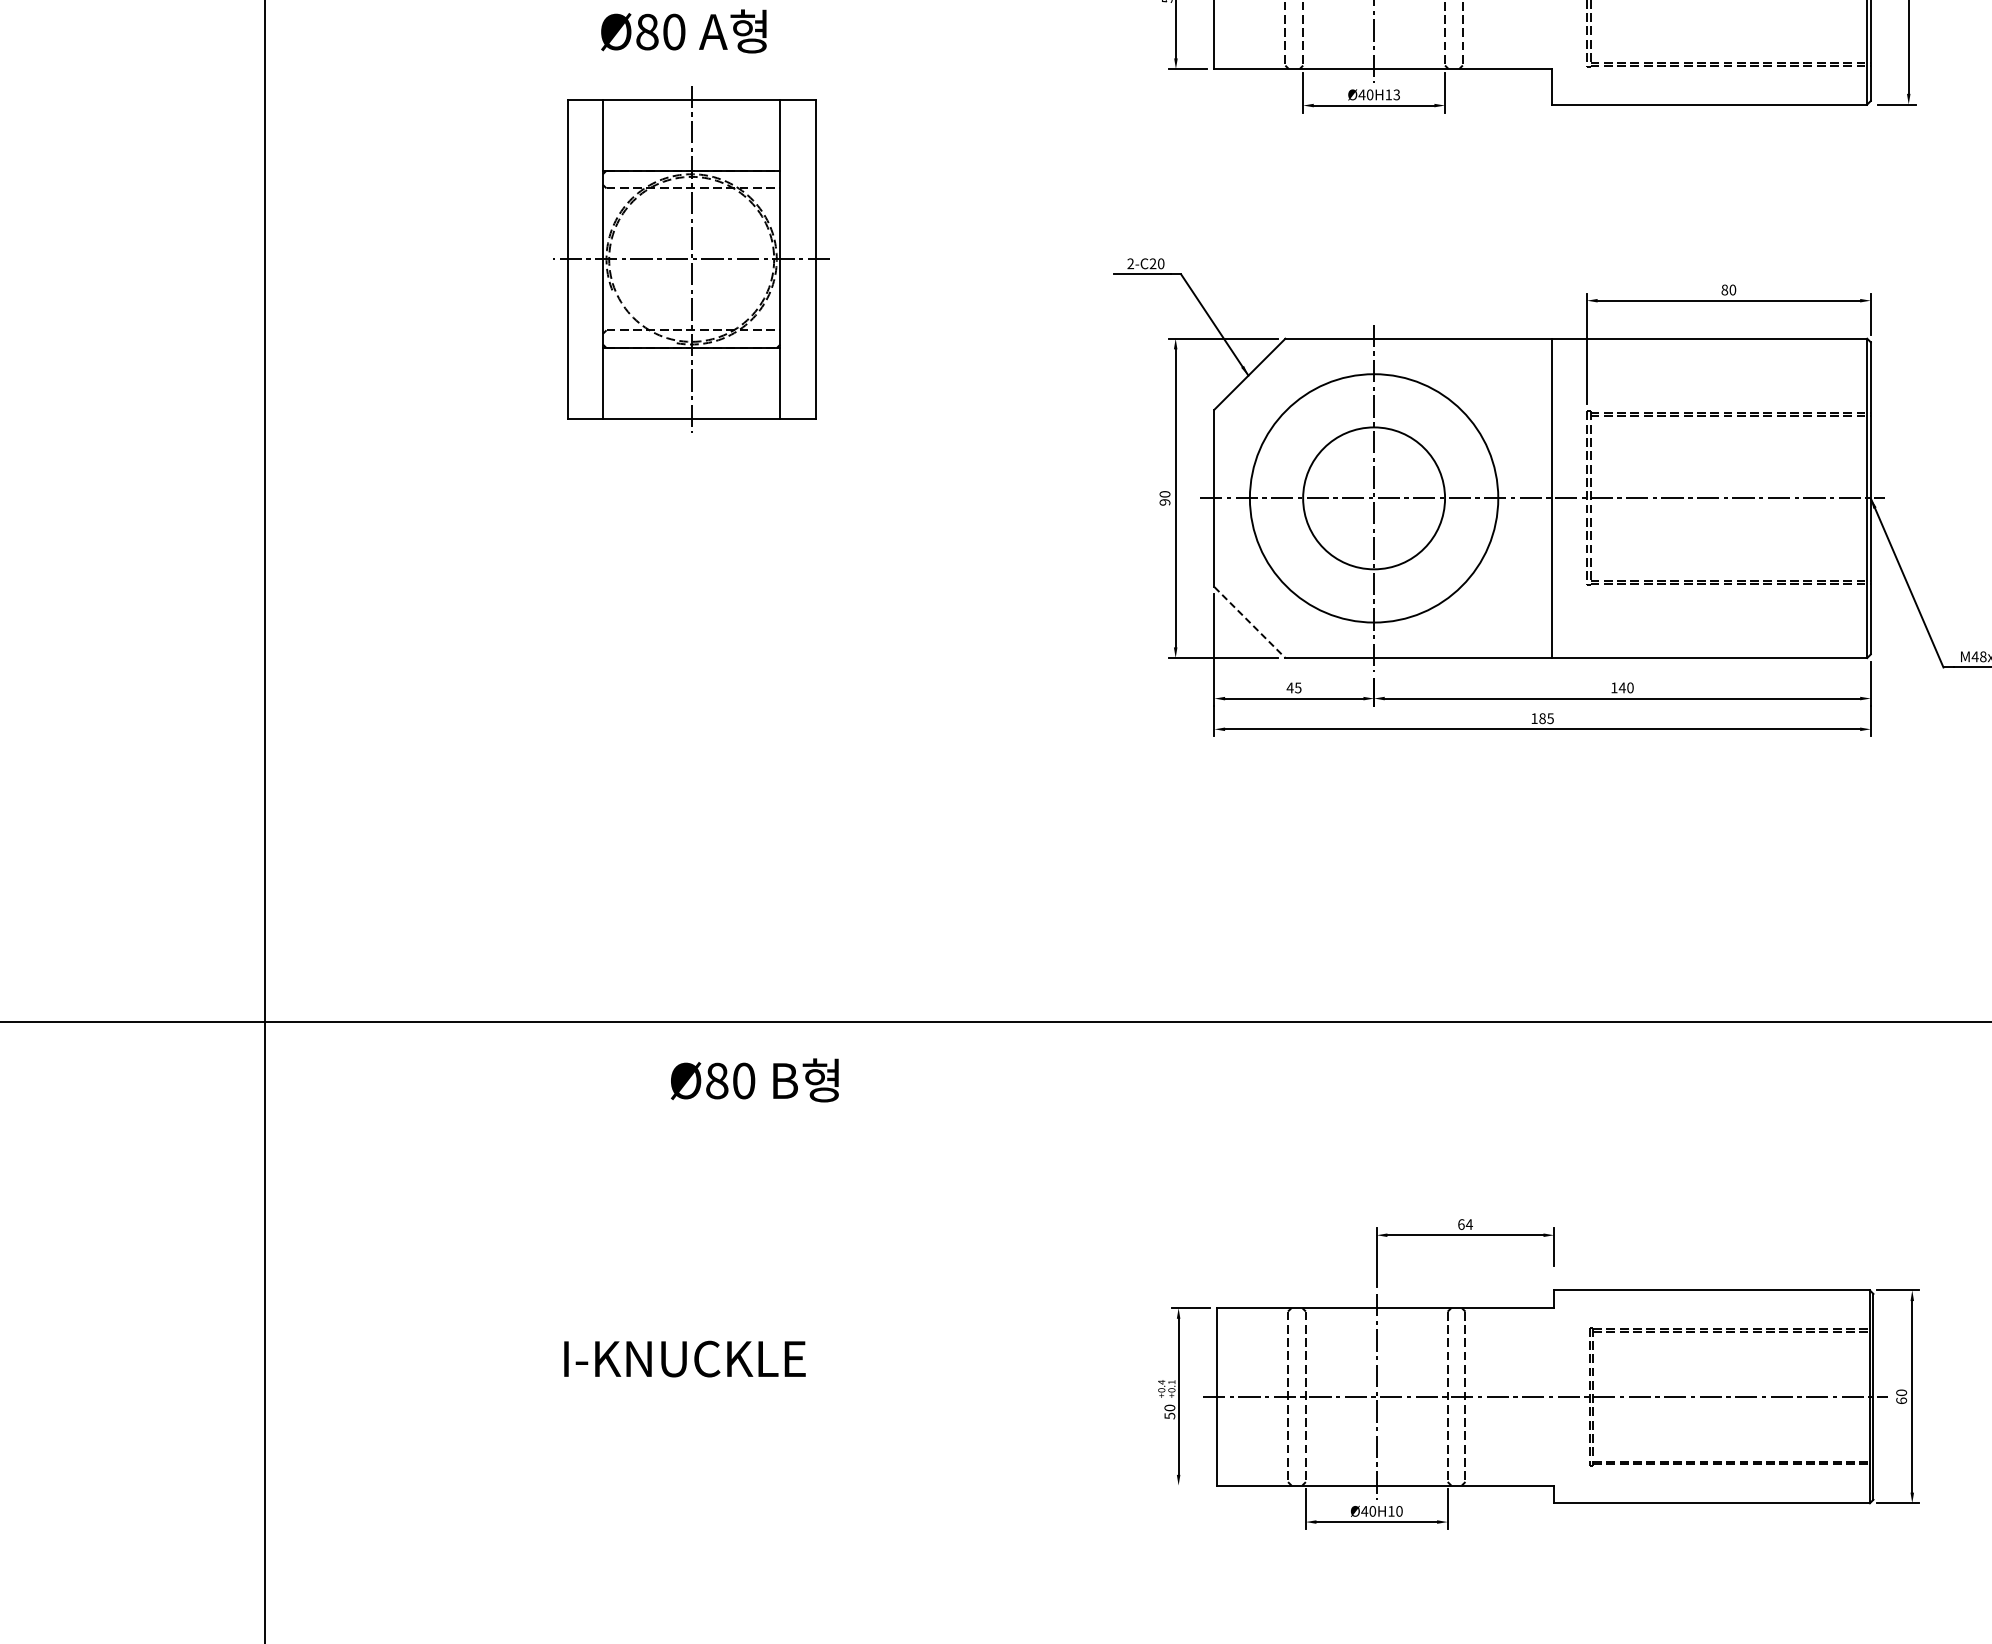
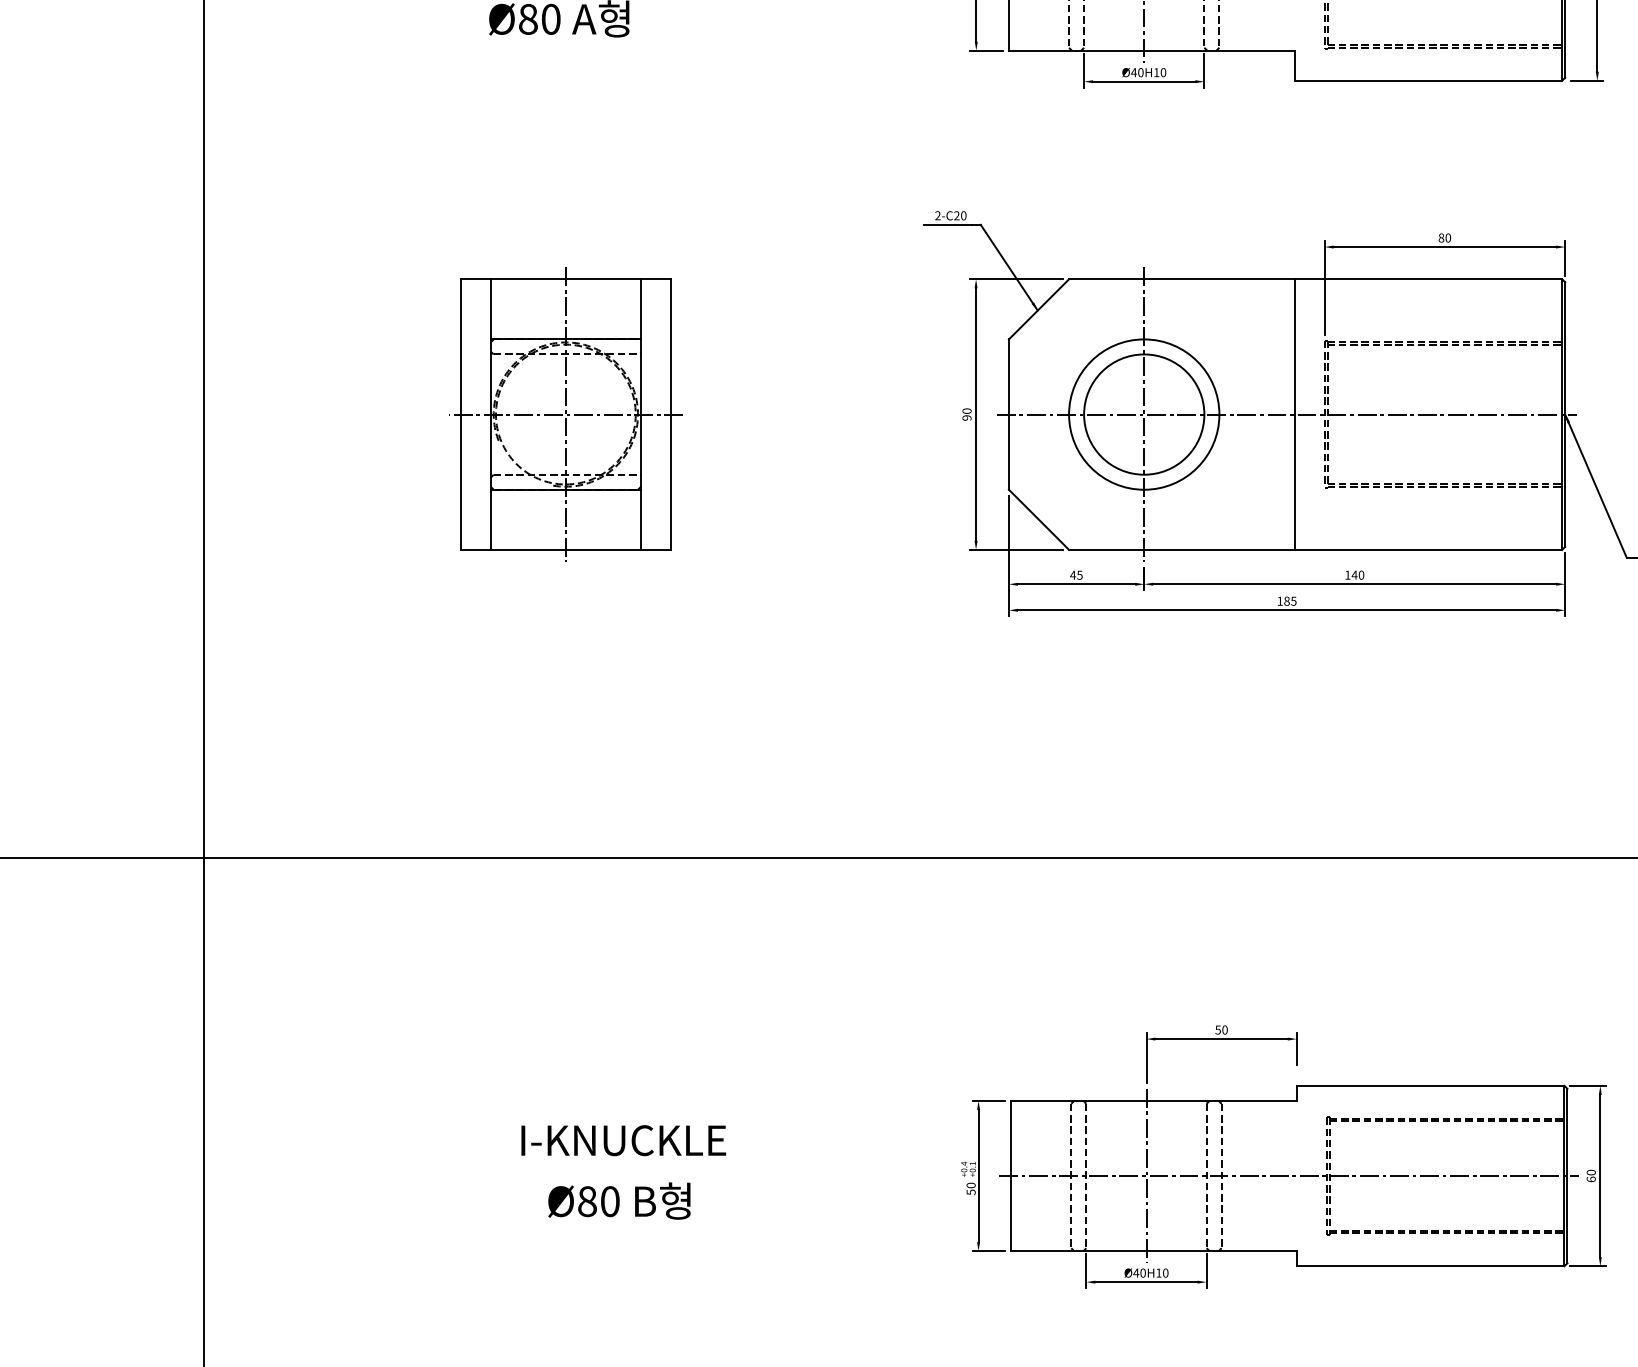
text: (1396, 94) -> (1163, 72), Ø40H13 -> Ø40H10
part: (691, 259) -> (565, 414), moved
circle: (1373, 498) -> (1143, 414), size x0.71
line: (1250, 622) -> (1039, 519), dashed -> solid
text: (754, 1080) -> (619, 1201), moved
text: (1465, 1224) -> (1221, 1029), 64 -> 50
text: (684, 1358) -> (623, 1140), moved
line: (1190, 1485) -> (988, 1251), added

